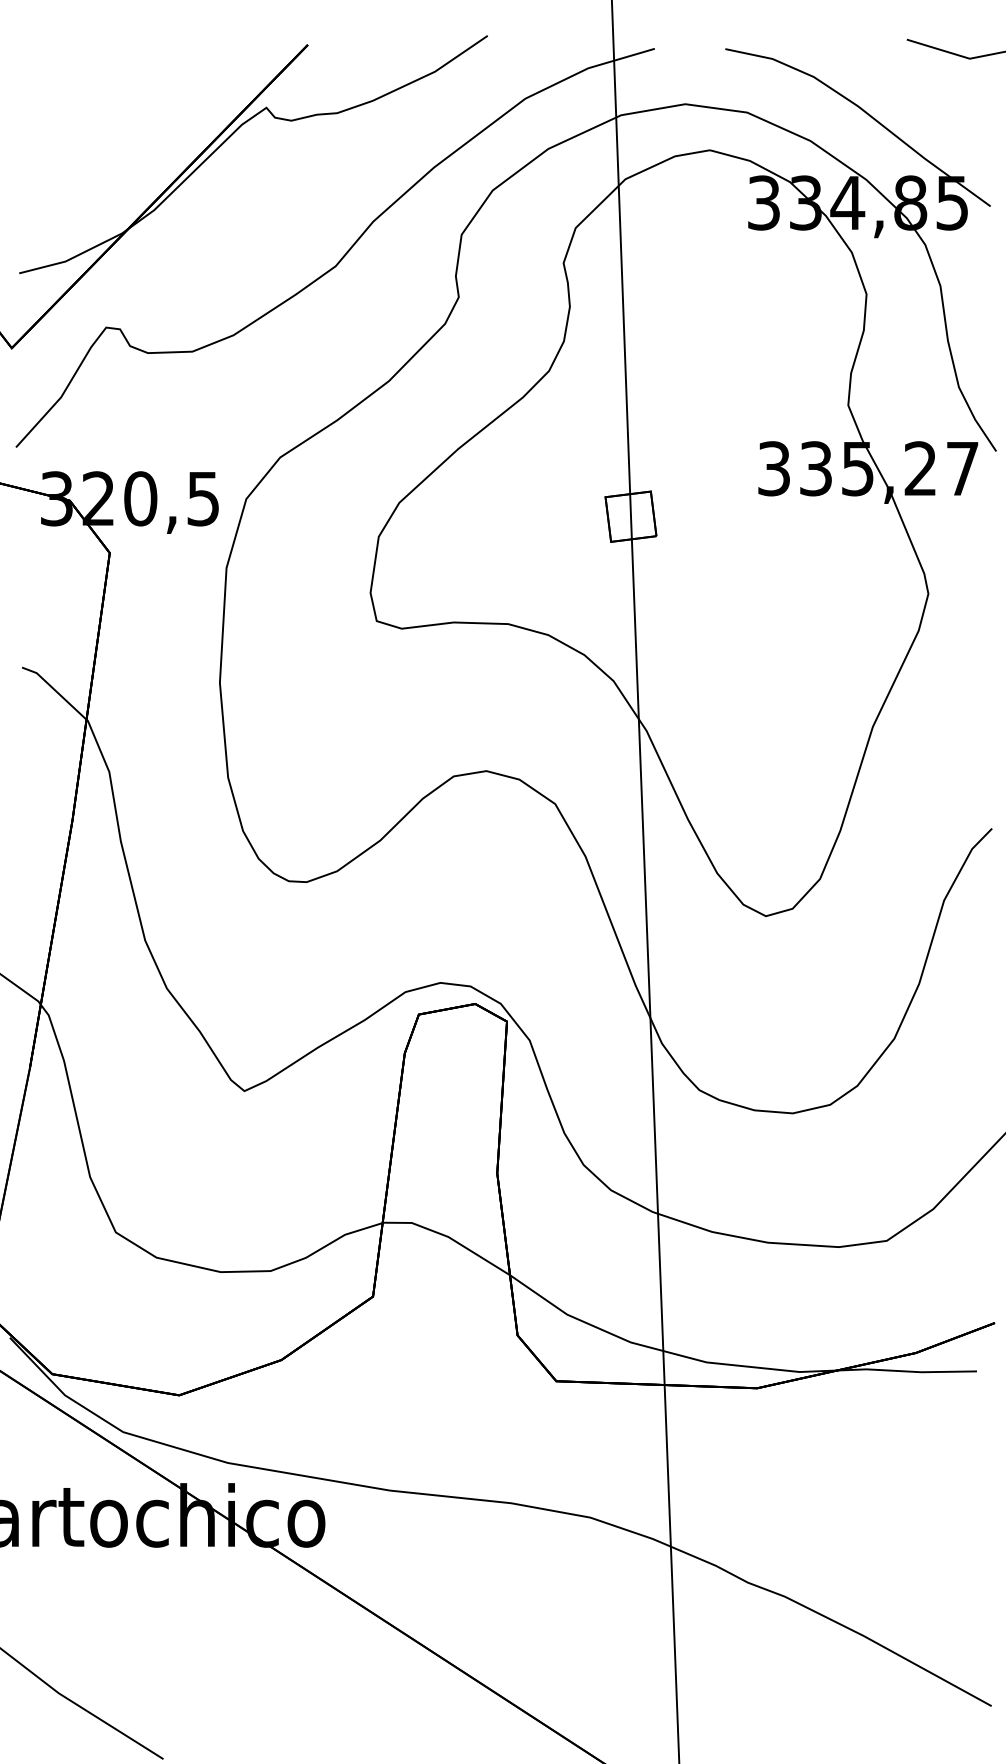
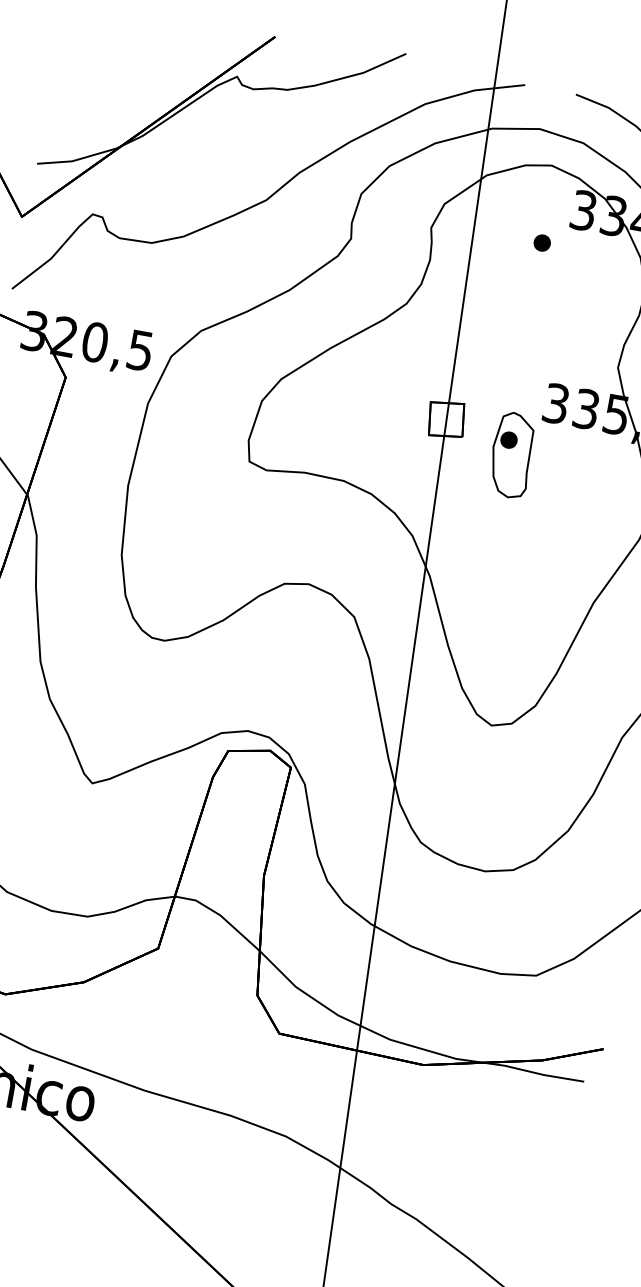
part: (716, 256) -> (542, 243), added
part: (726, 548) -> (511, 455), added

